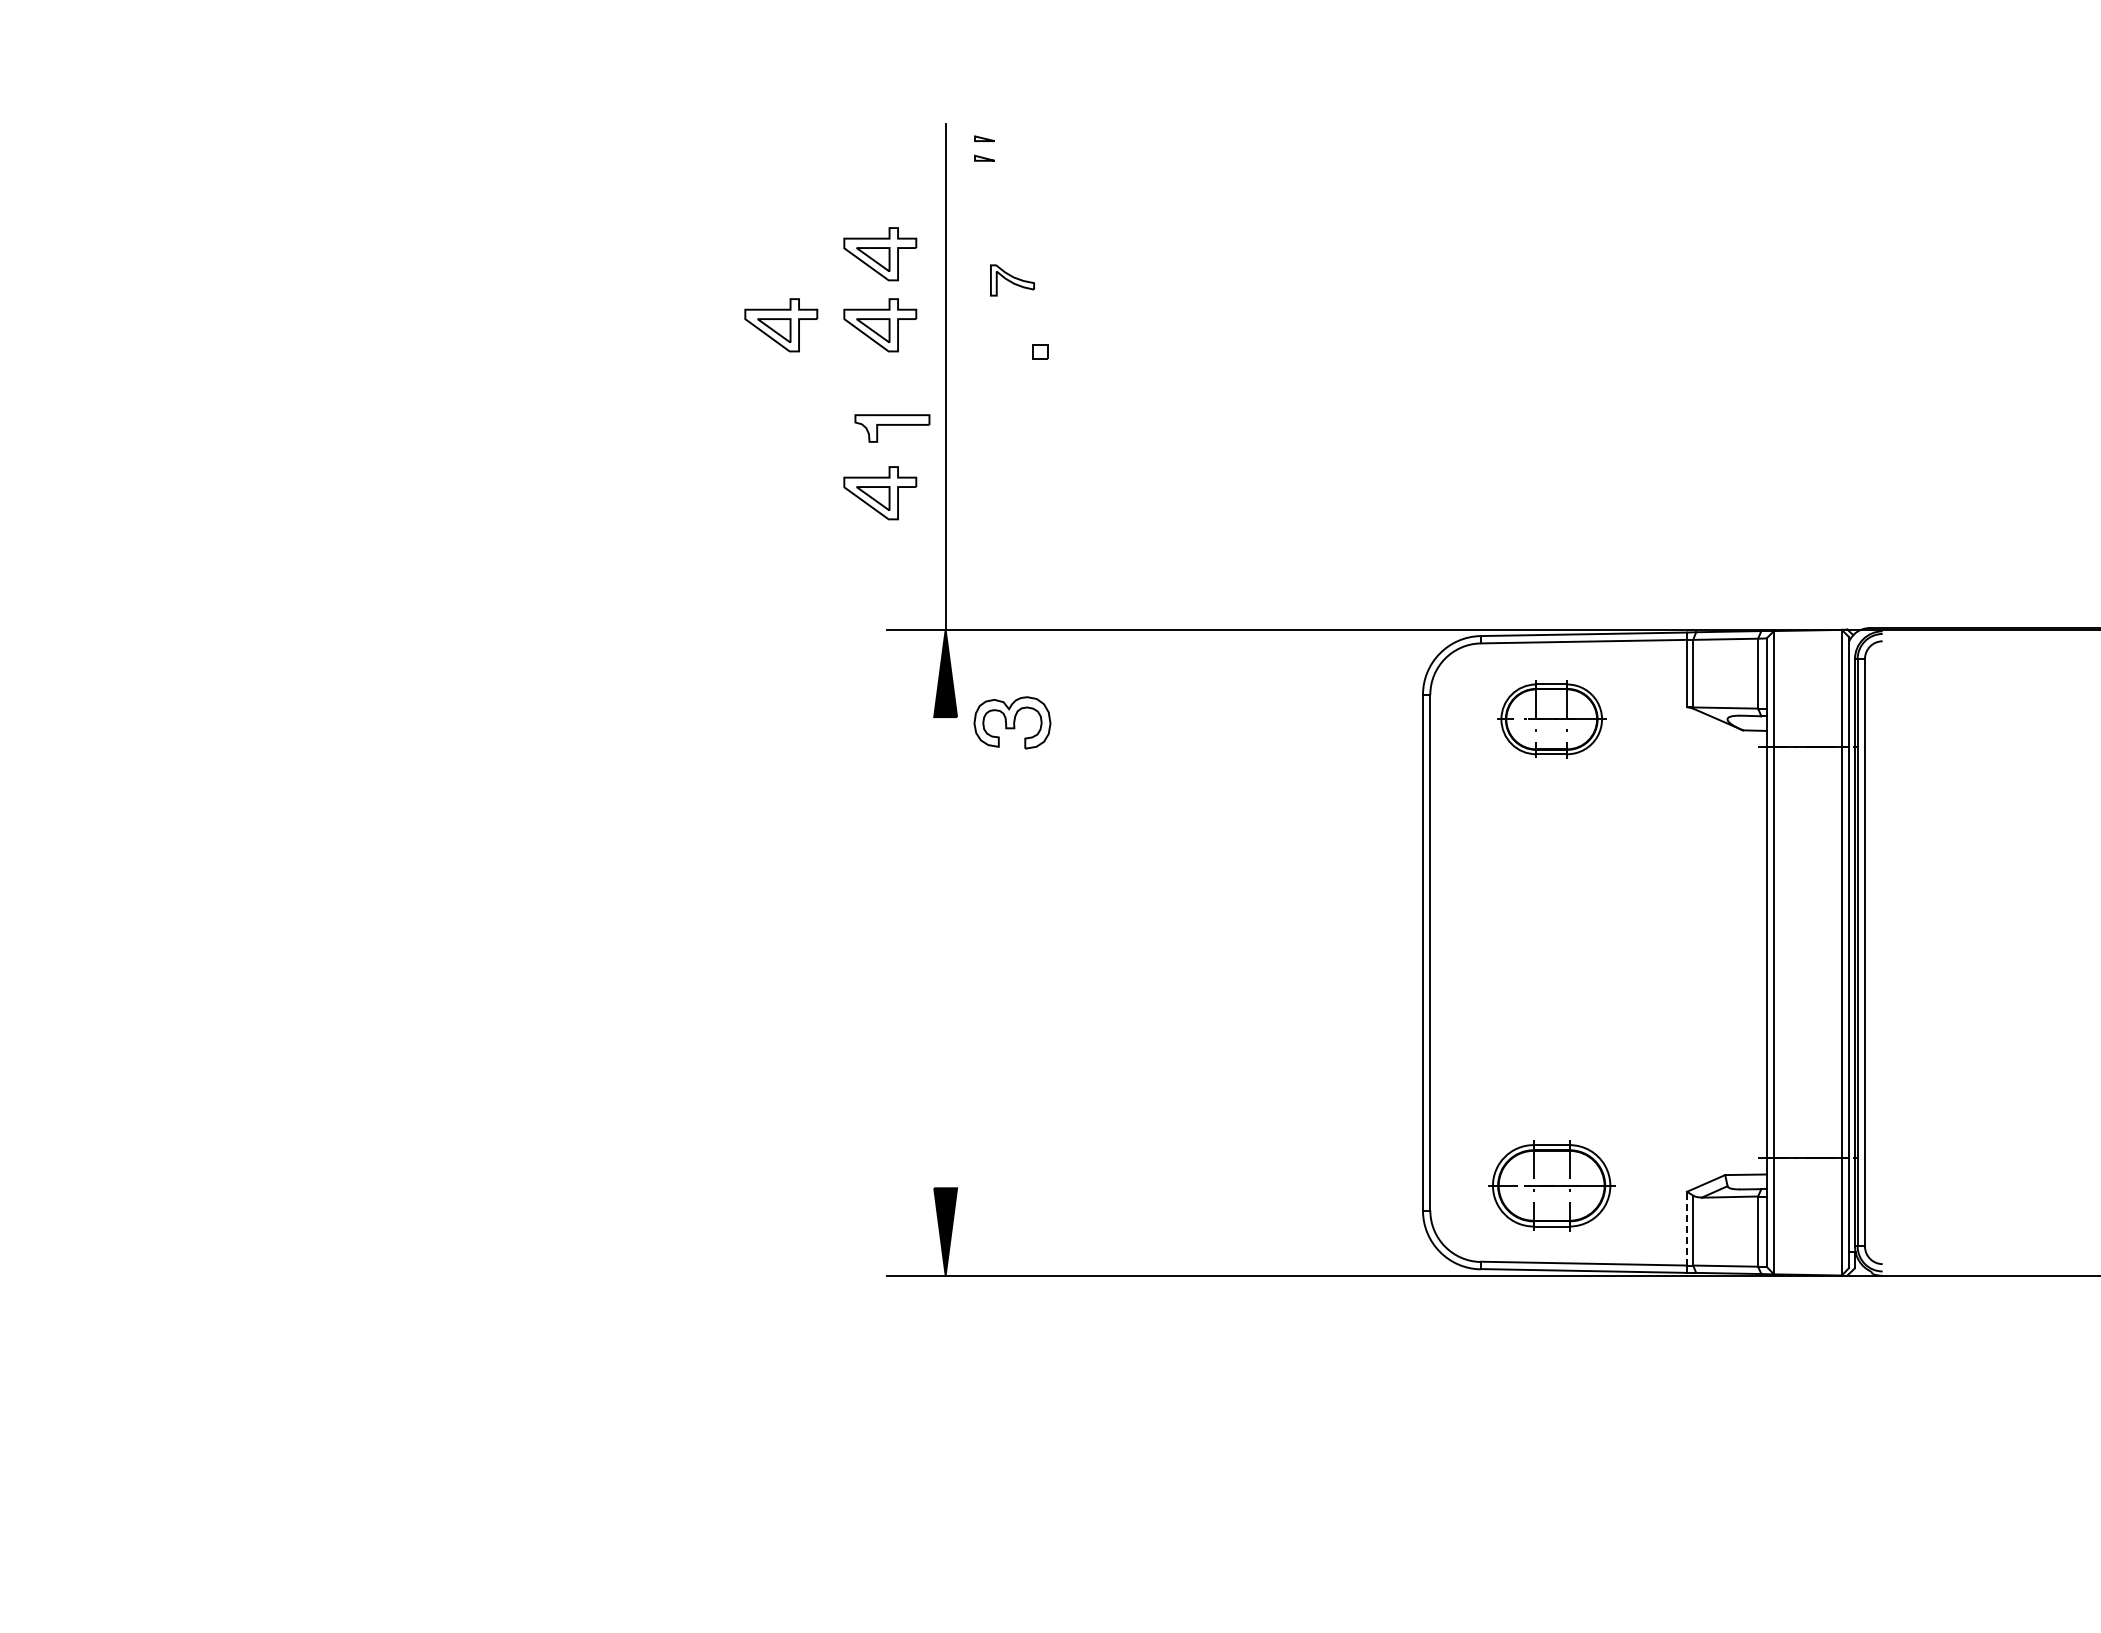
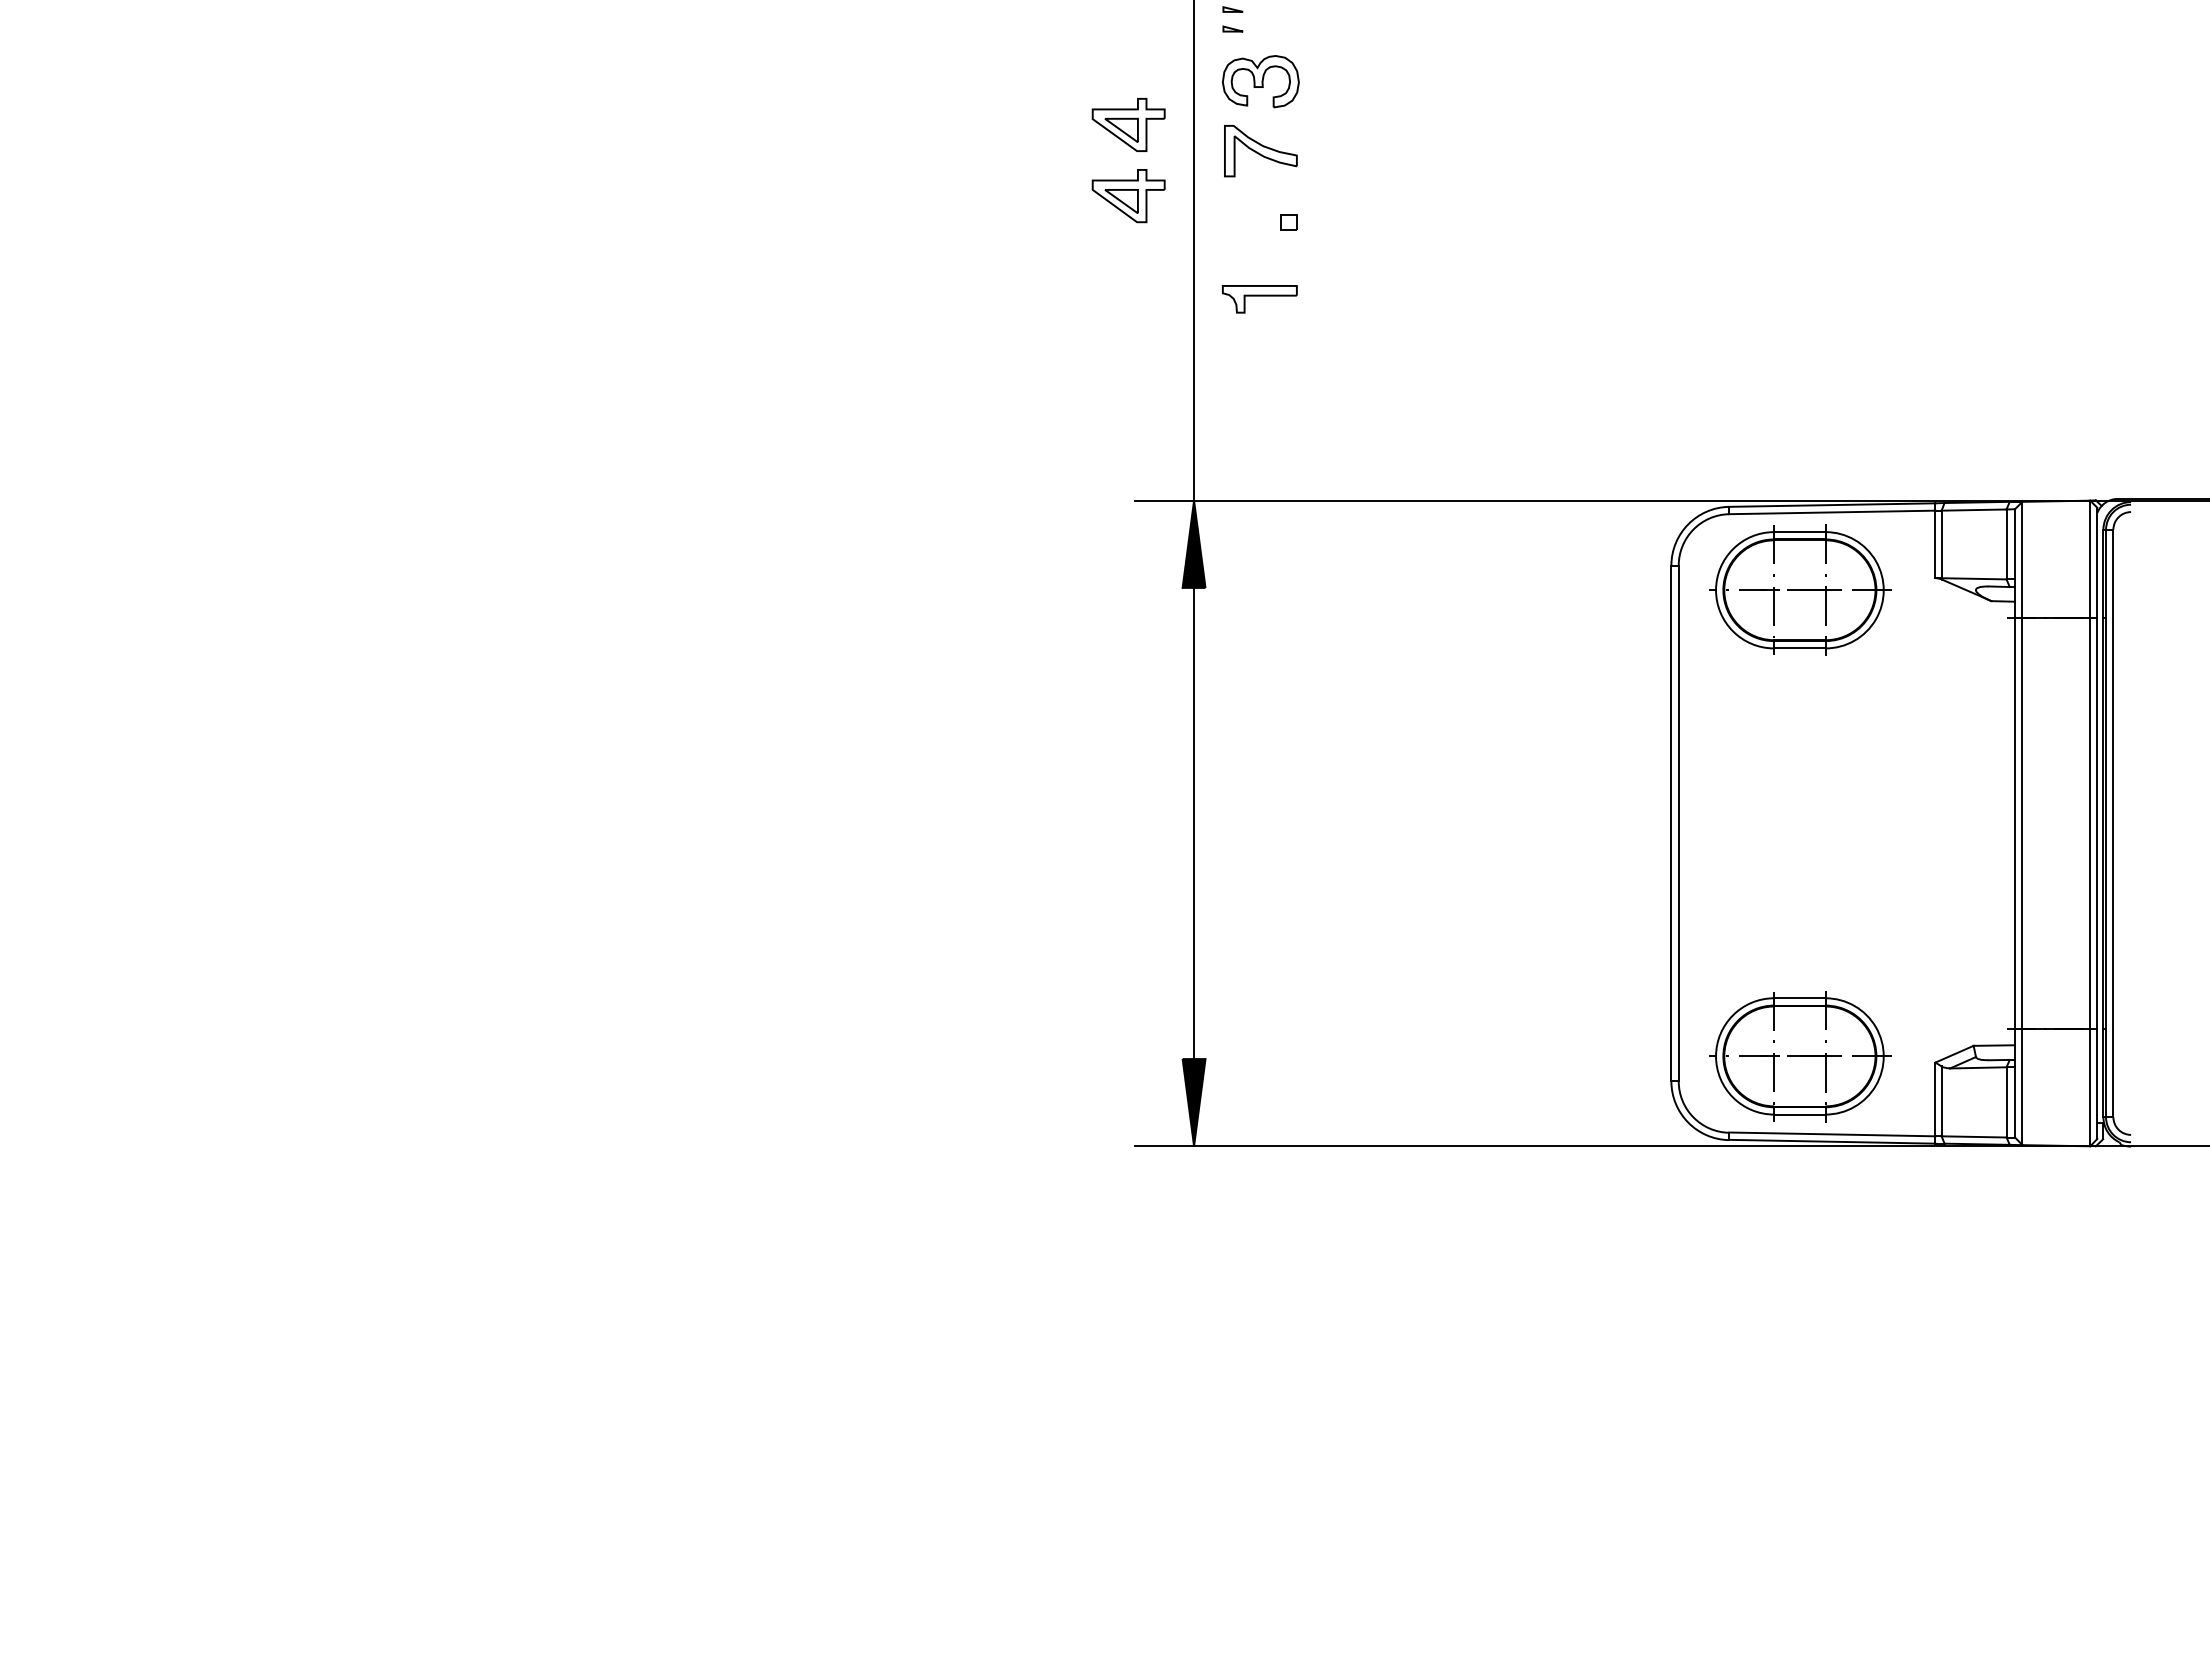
part: (1012, 280) -> (1260, 151), size x1.67
part: (781, 325) -> (1029, 196), removed
part: (892, 428) -> (1259, 299), moved
part: (880, 492) -> (1128, 363), removed
part: (1552, 718) -> (1800, 589), size x1.67
part: (1012, 722) -> (1260, 81), moved
line: (946, 952) -> (1194, 823), added
part: (1552, 1185) -> (1800, 1056), size x1.43
line: (1687, 1228) -> (1935, 1099), dashed -> solid

